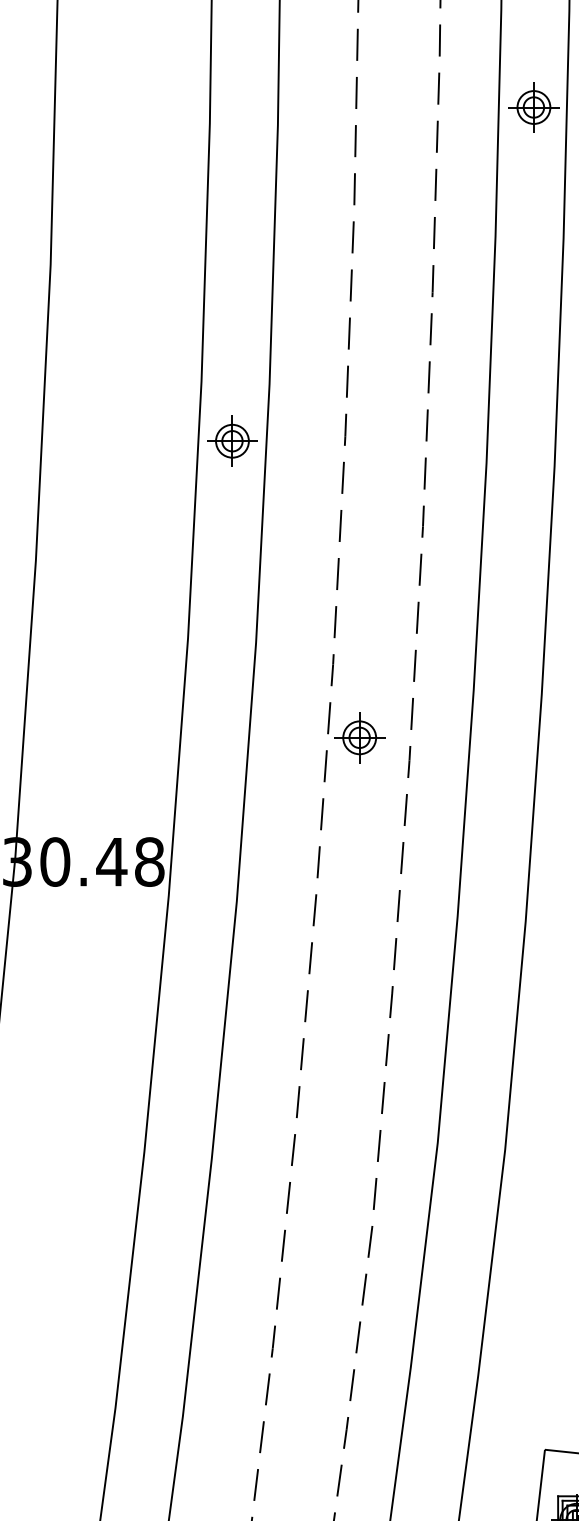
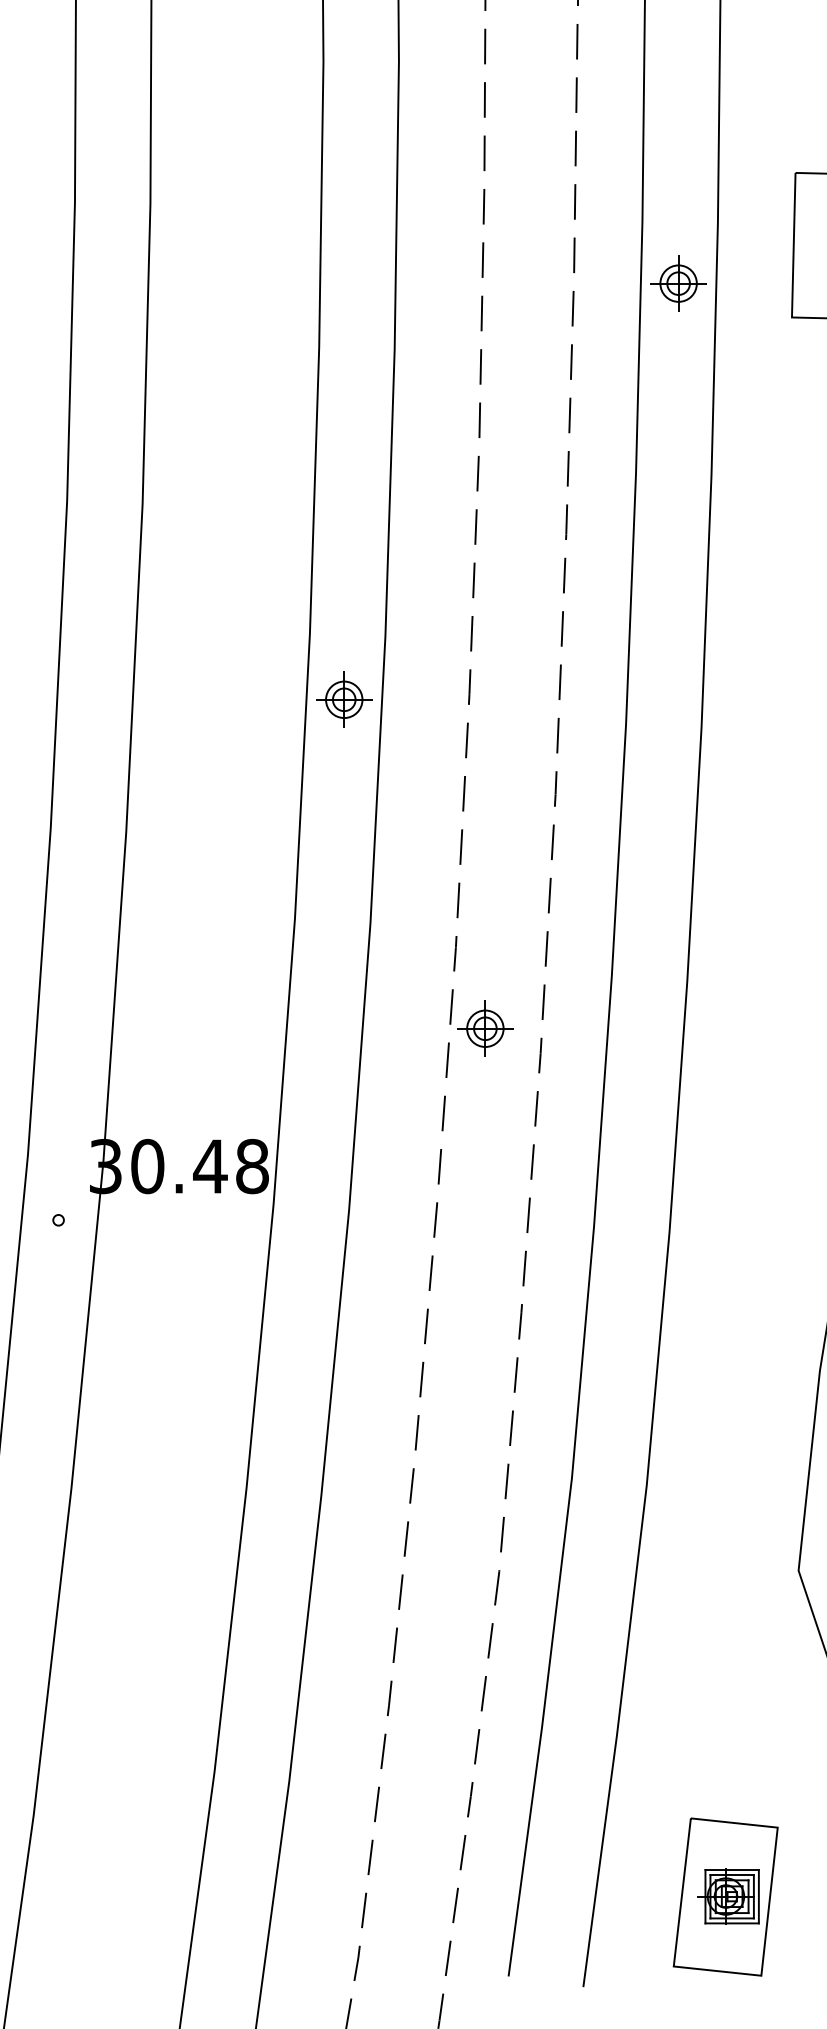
part: (533, 107) -> (678, 283), moved

